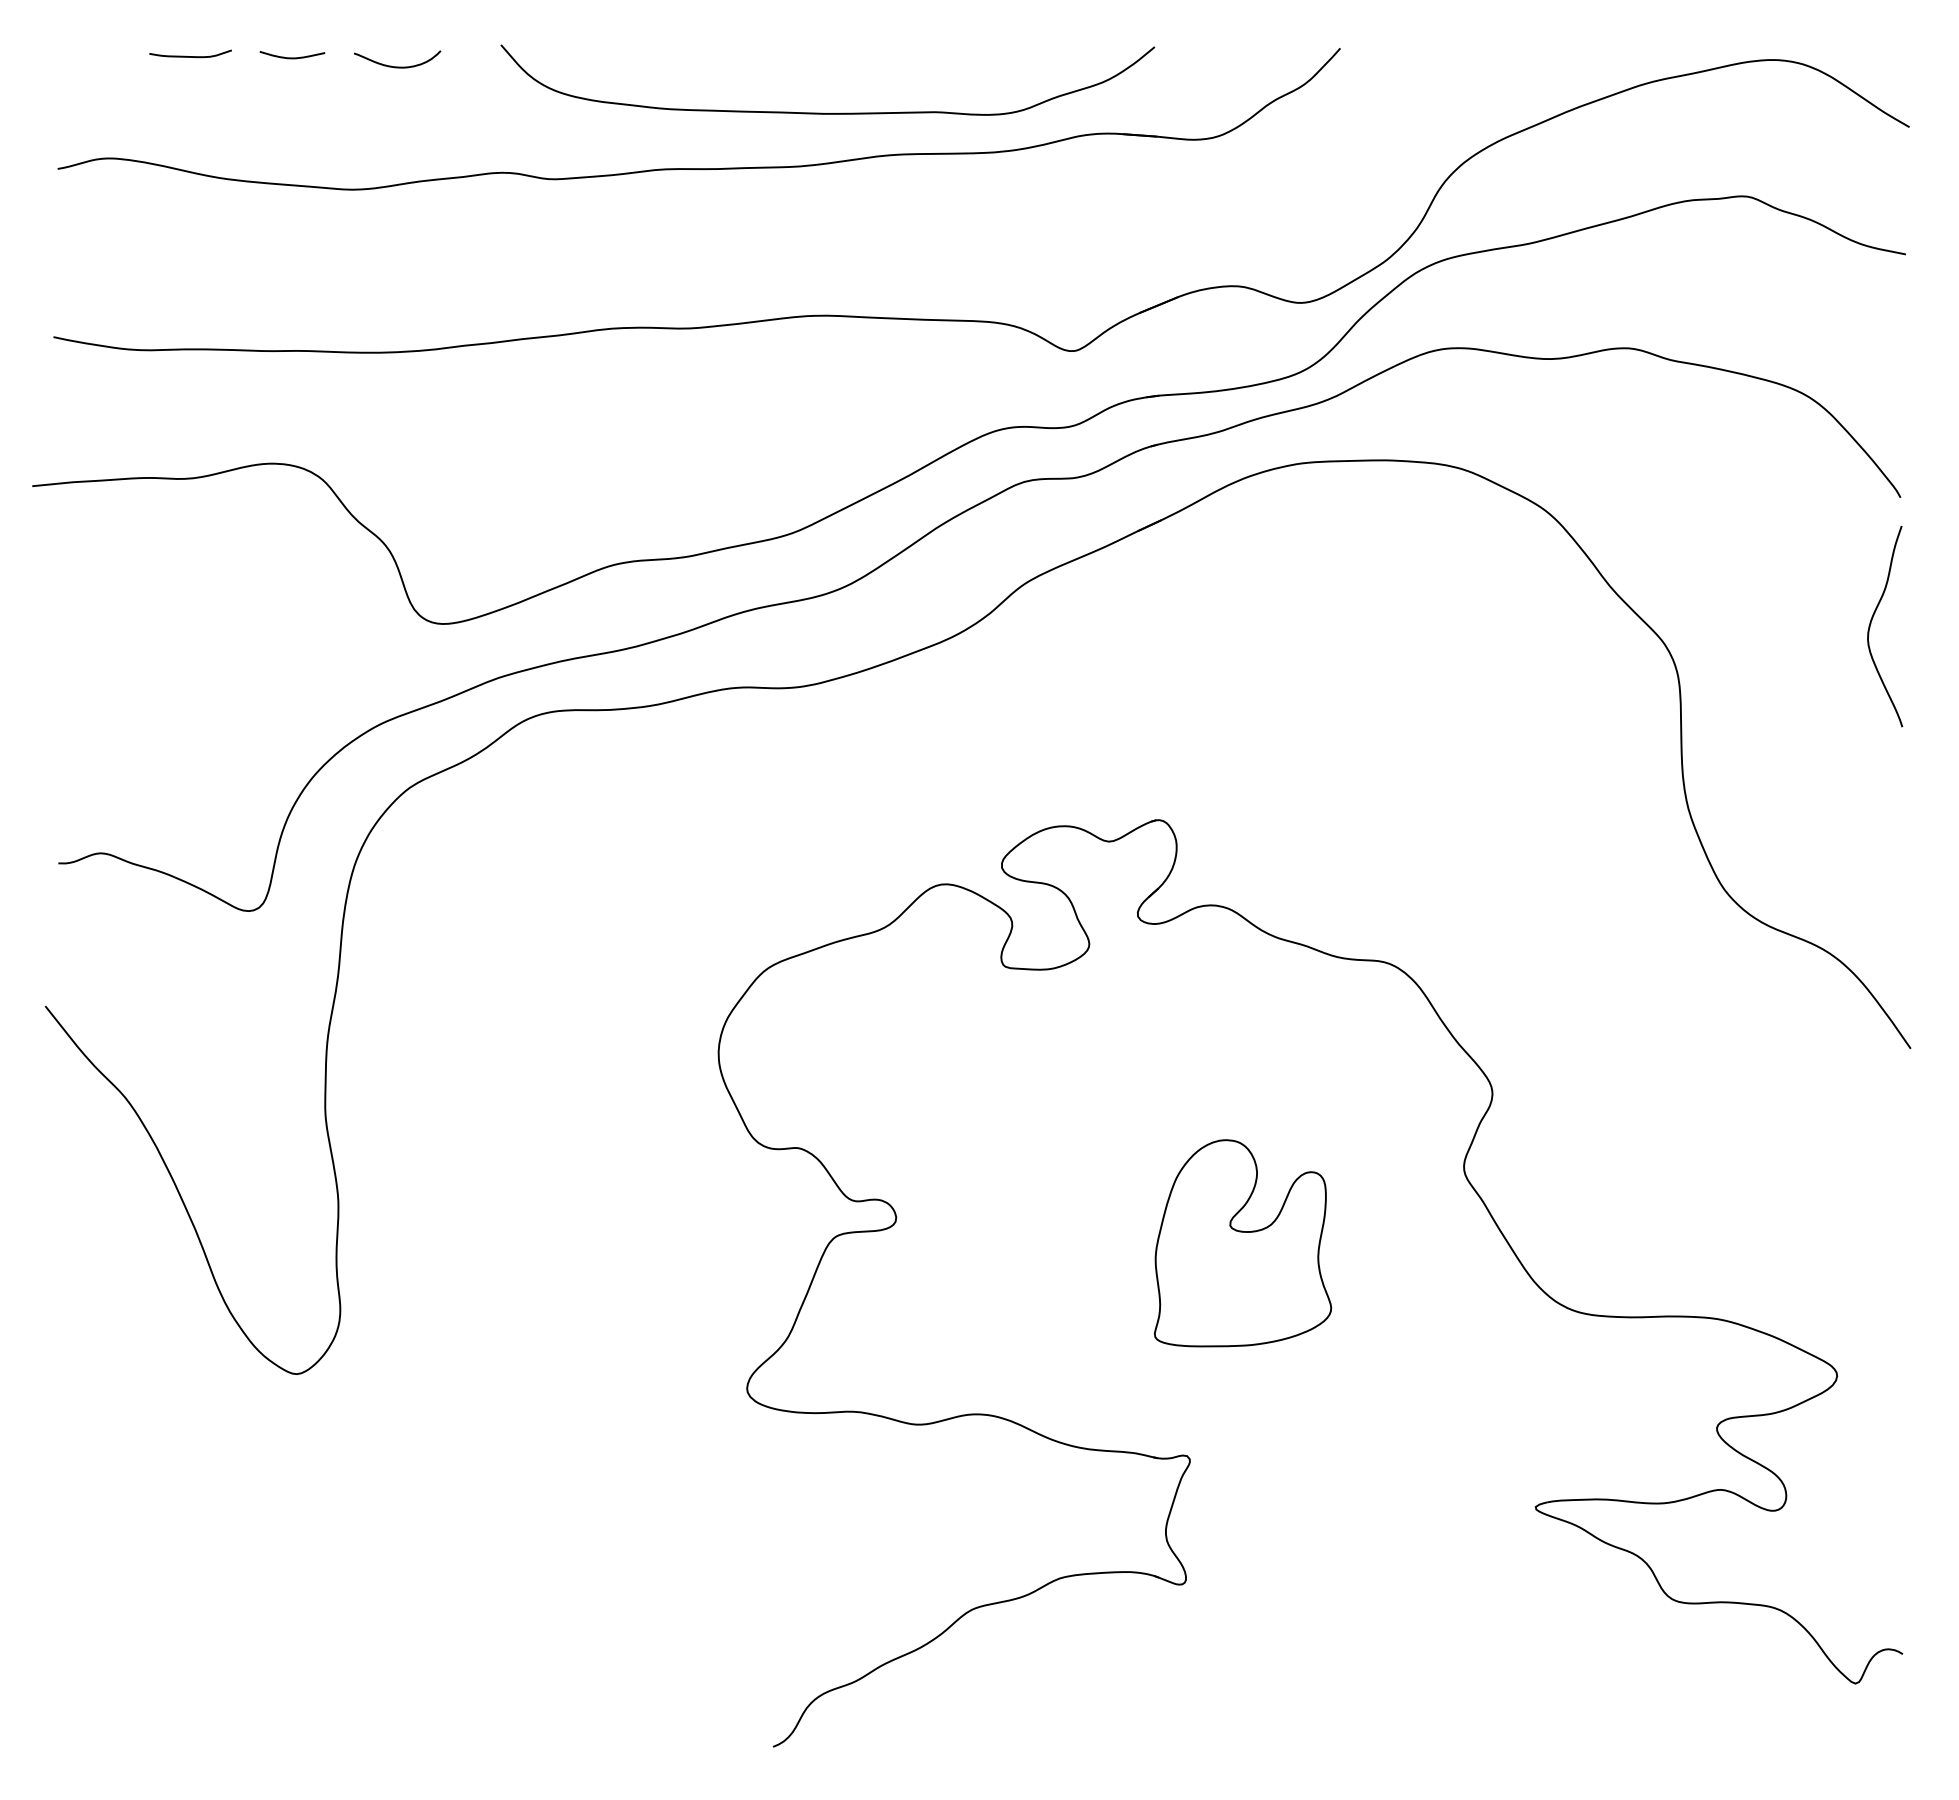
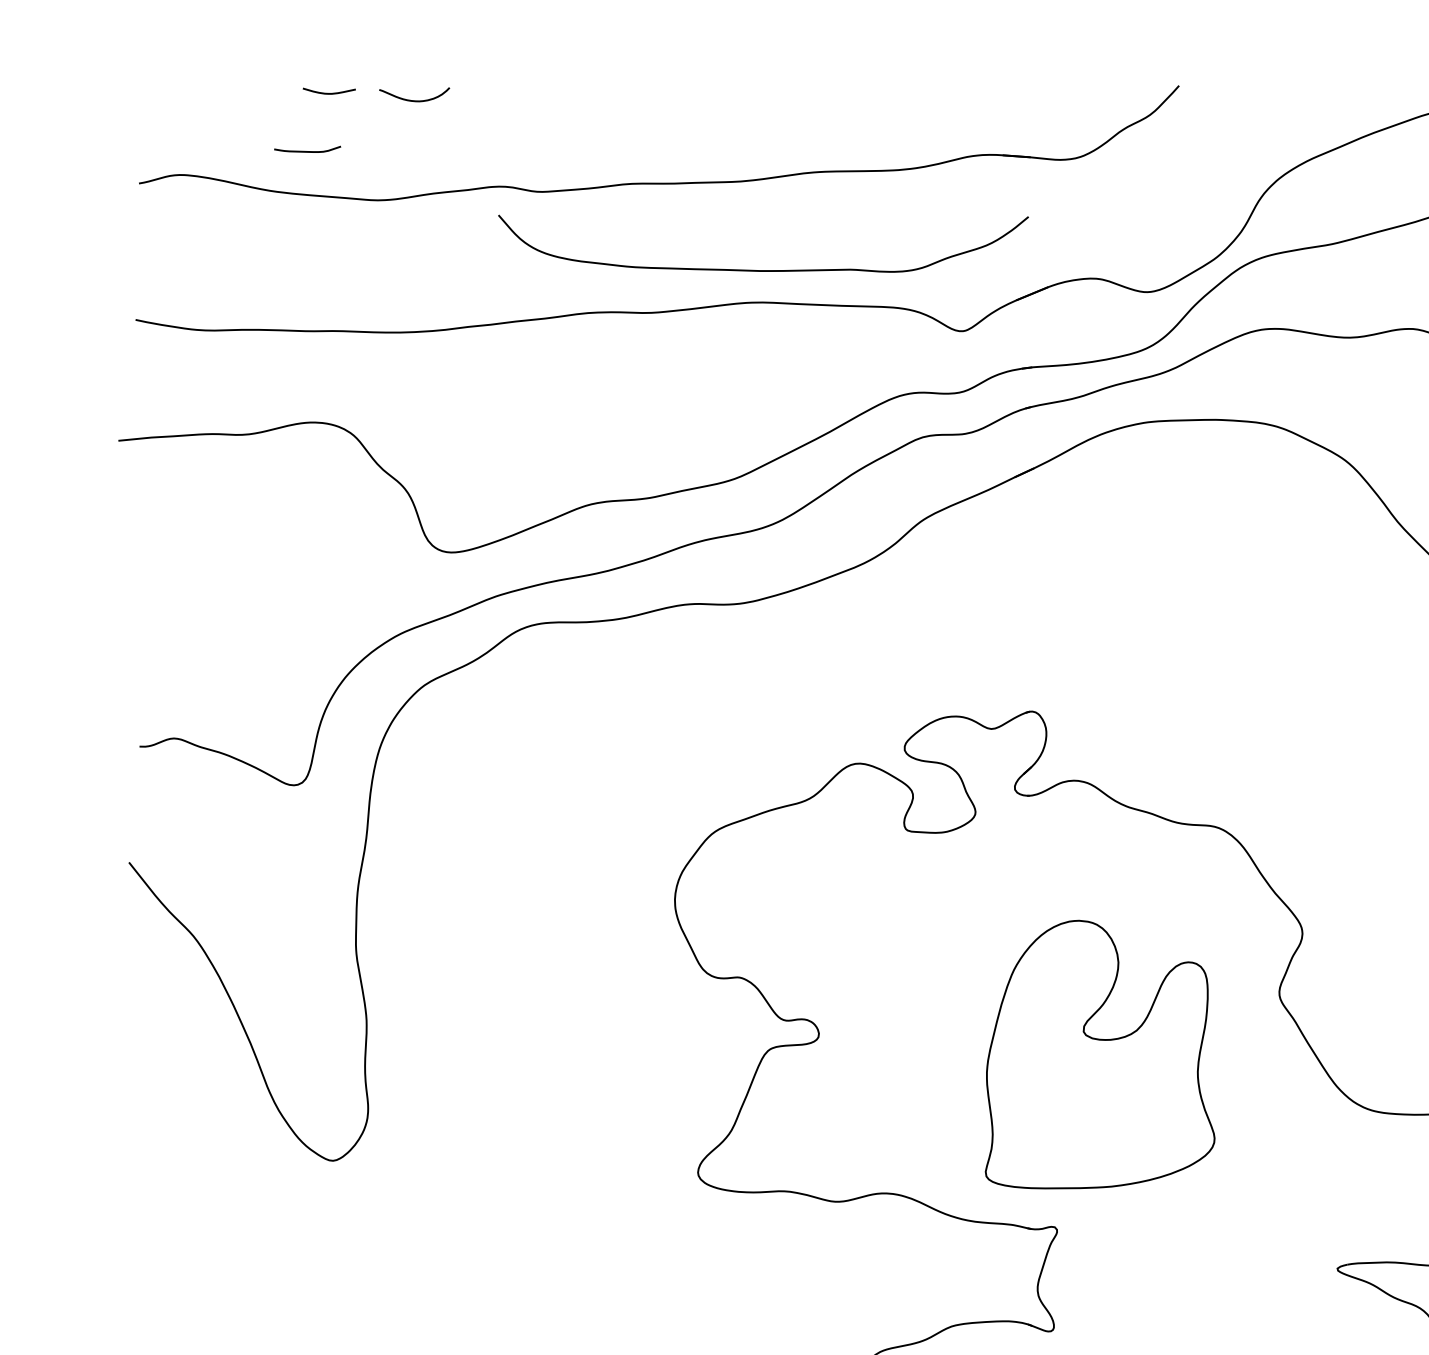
curve: (190, 56) -> (307, 151), moved
curve: (822, 112) -> (759, 269), moved
part: (1242, 1243) -> (1099, 1054), size x1.6

